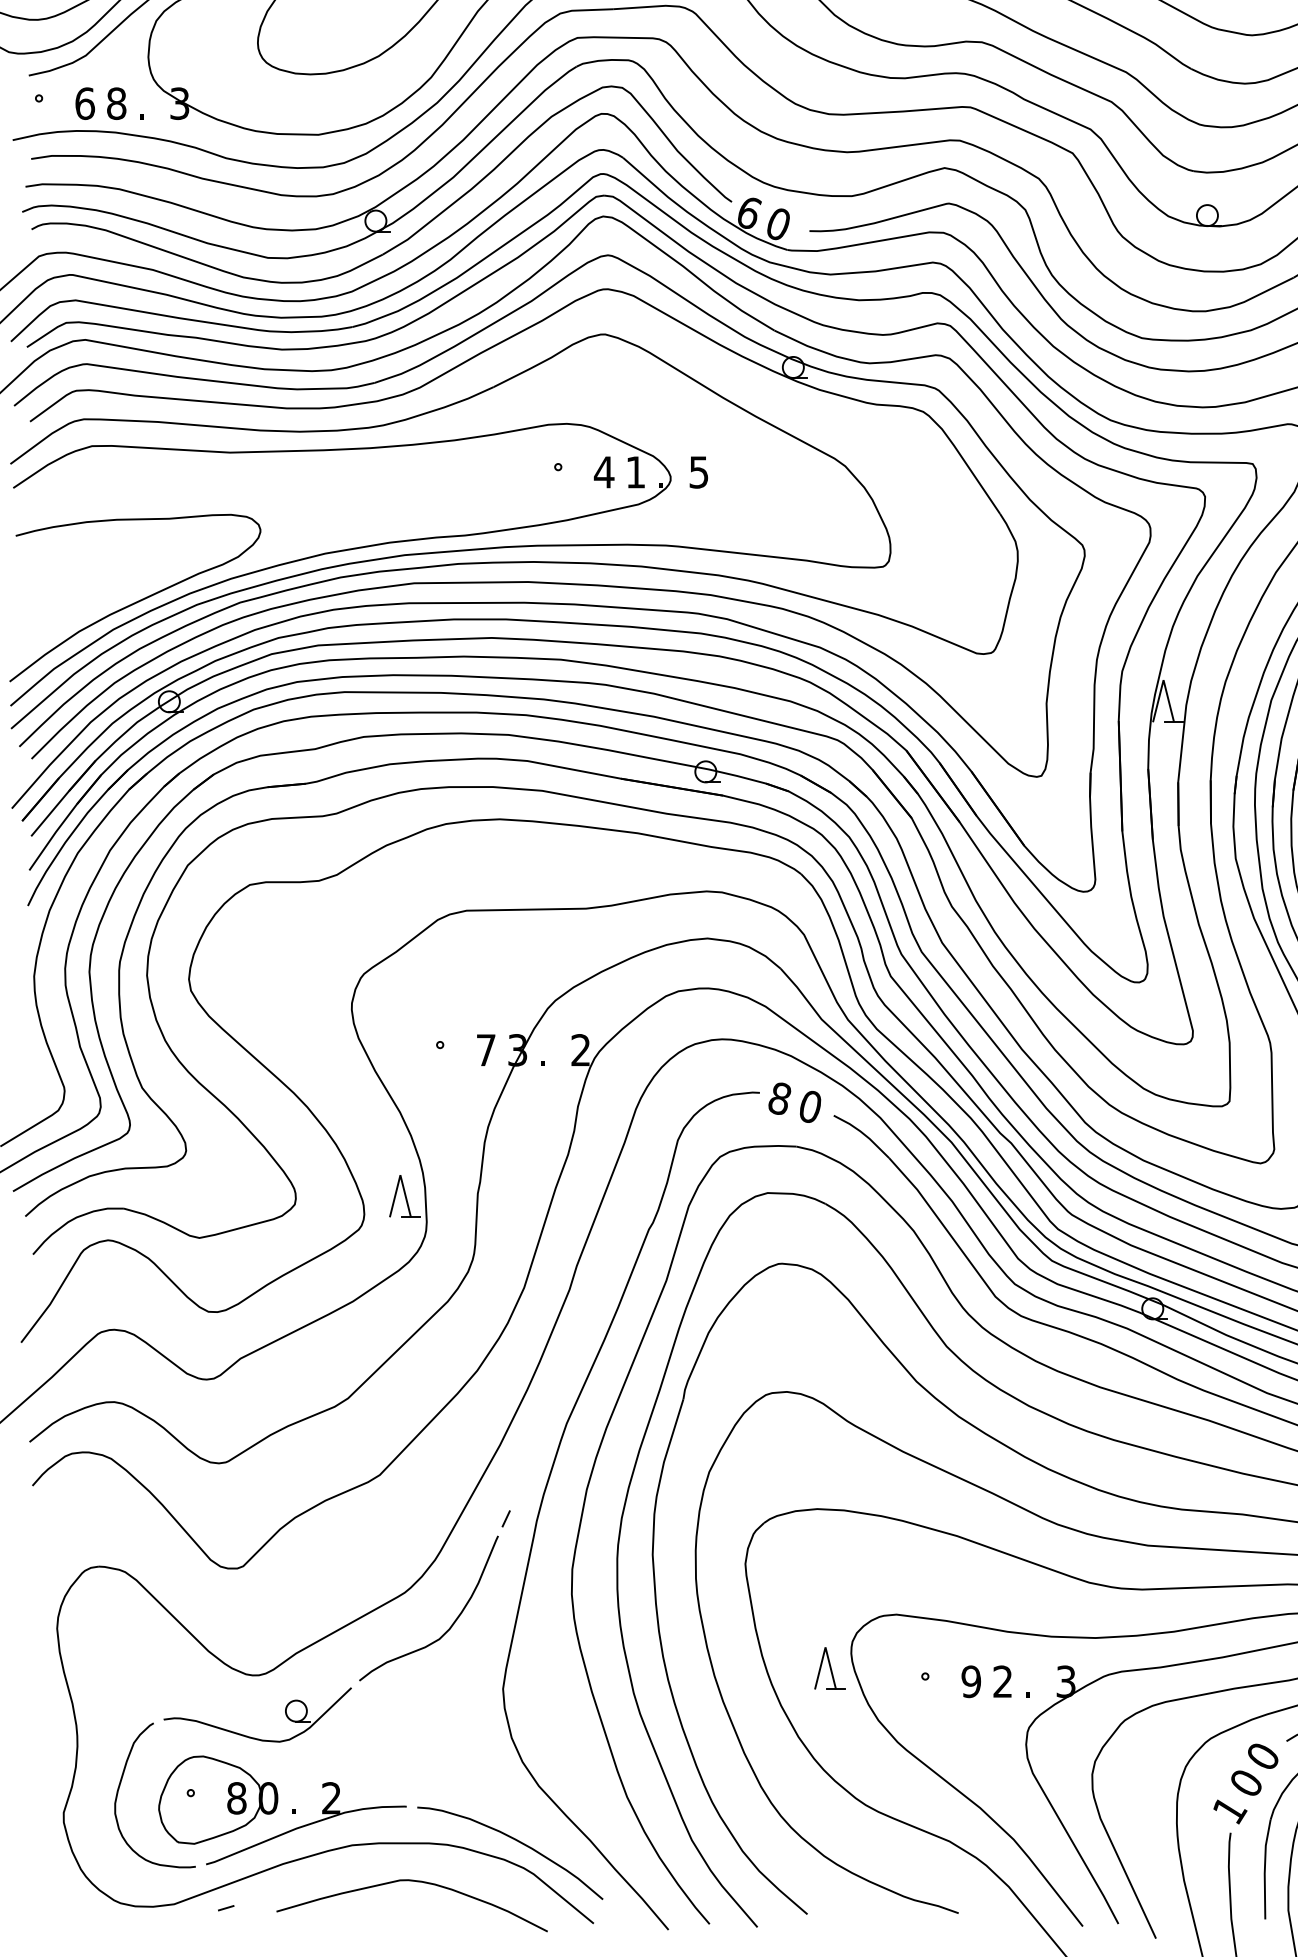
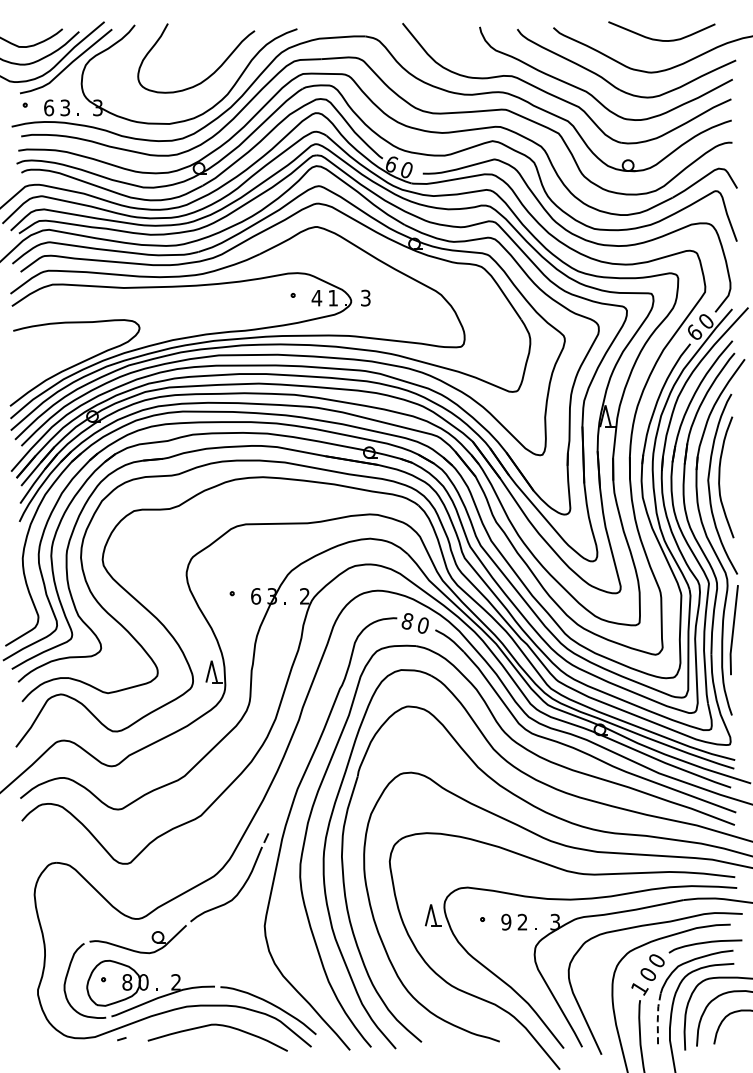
text: (117, 102) -> (65, 107), 8 -> 3
text: (698, 471) -> (365, 297), 5 -> 3
text: (487, 1050) -> (256, 596), 7 -> 6
line: (1264, 1870) -> (657, 1019), solid -> dashed

